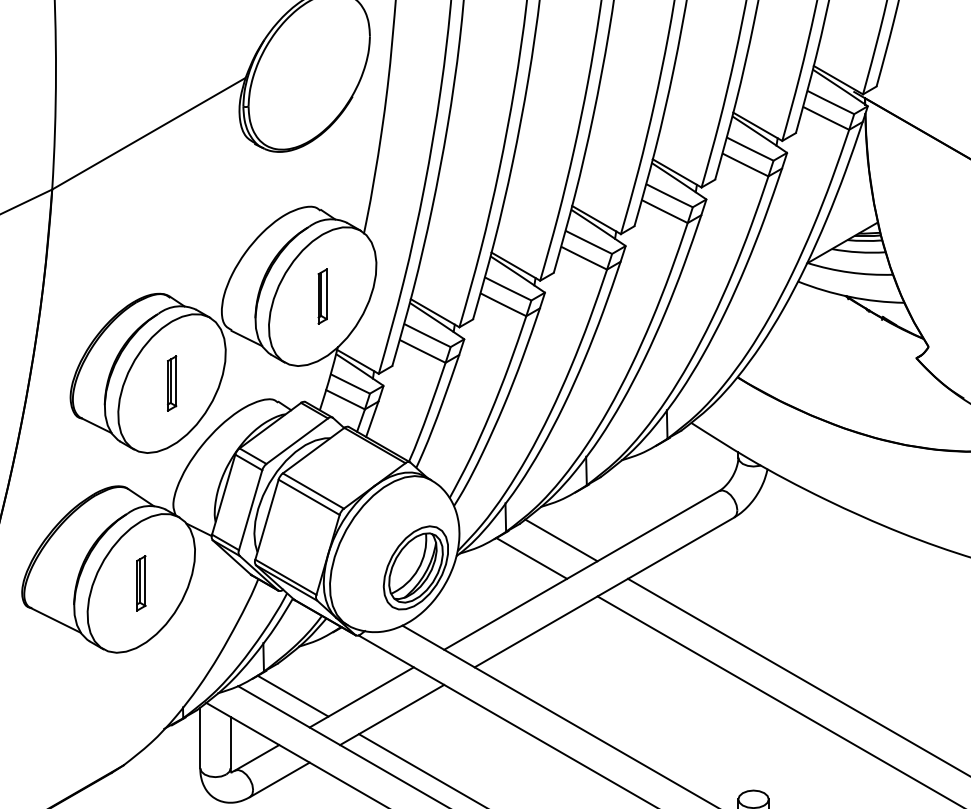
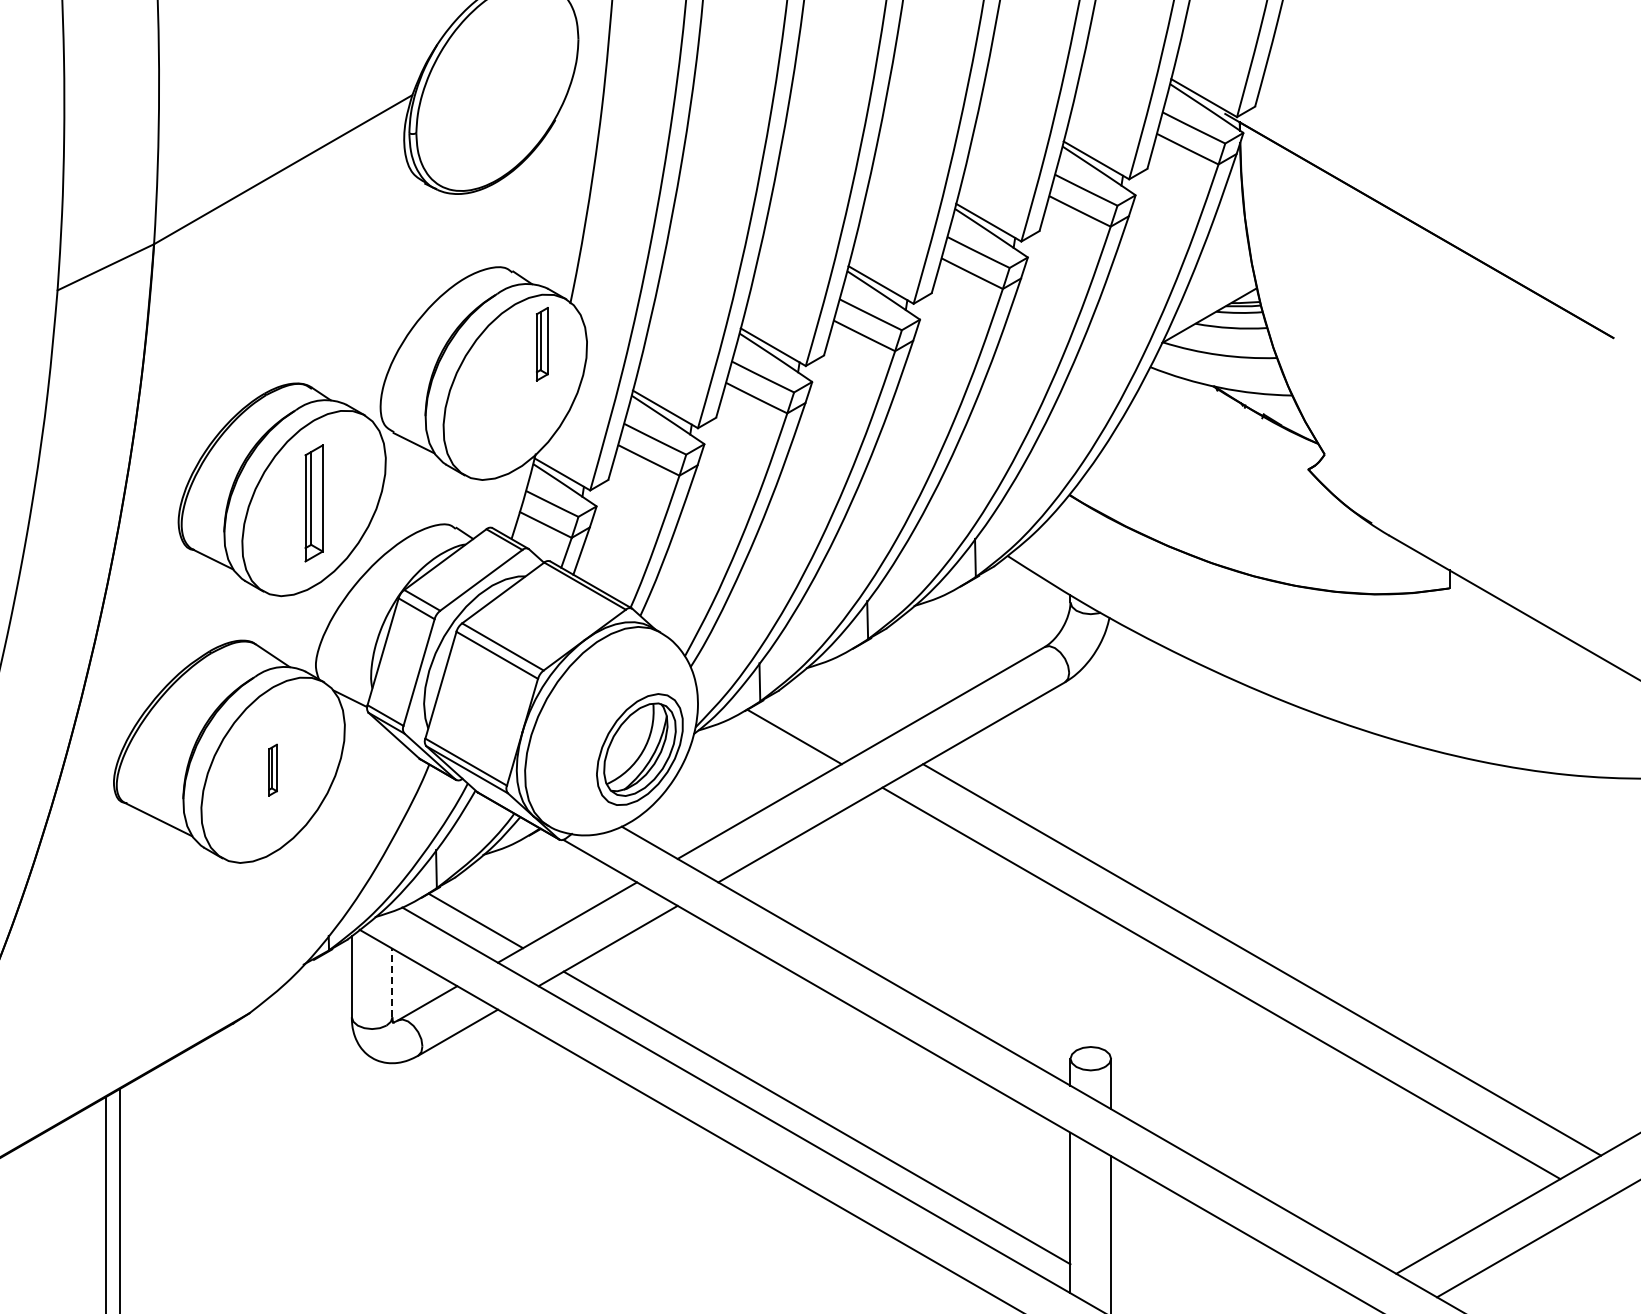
part: (322, 296) -> (541, 344), moved
part: (171, 383) -> (313, 503), size x1.6
line: (560, 540) -> (833, 712), removed
part: (140, 582) -> (272, 769), size x0.7
line: (230, 742) -> (392, 982), solid -> dashed

